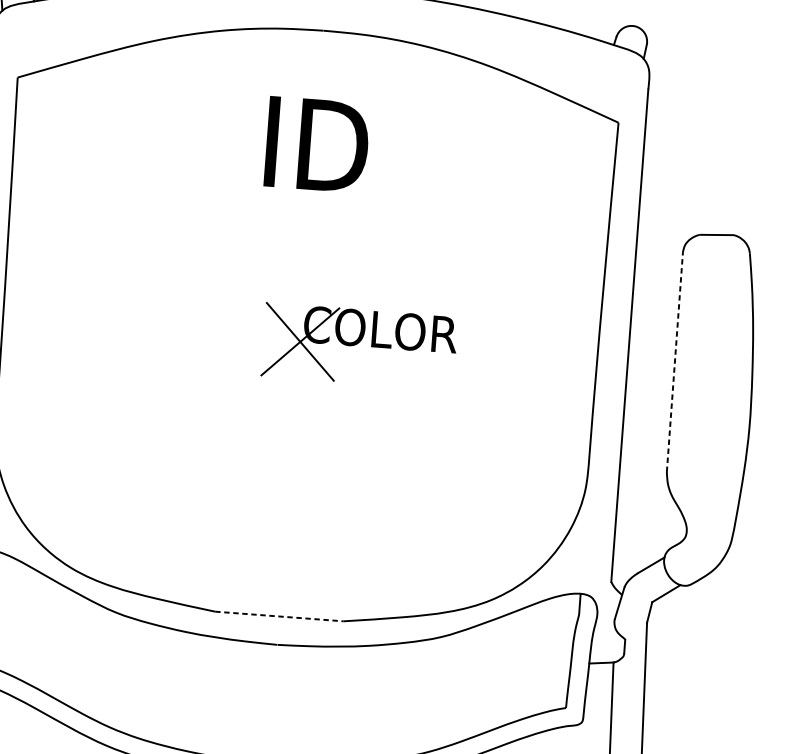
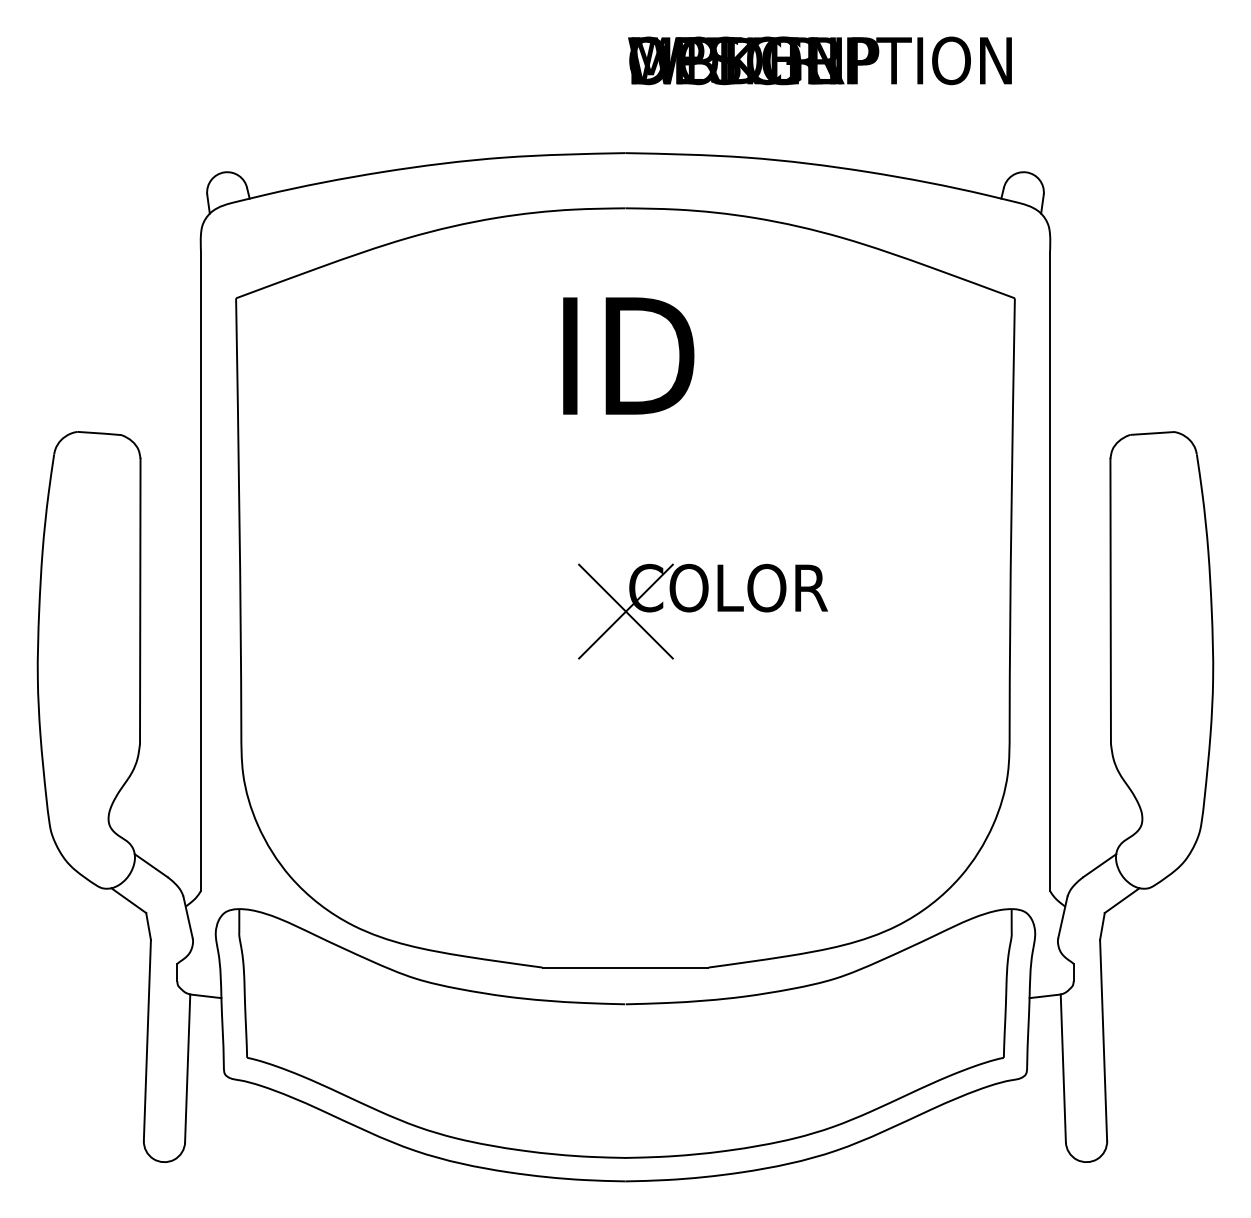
line: (674, 361) -> (1110, 600), dashed -> solid
line: (280, 616) -> (626, 967), dashed -> solid

